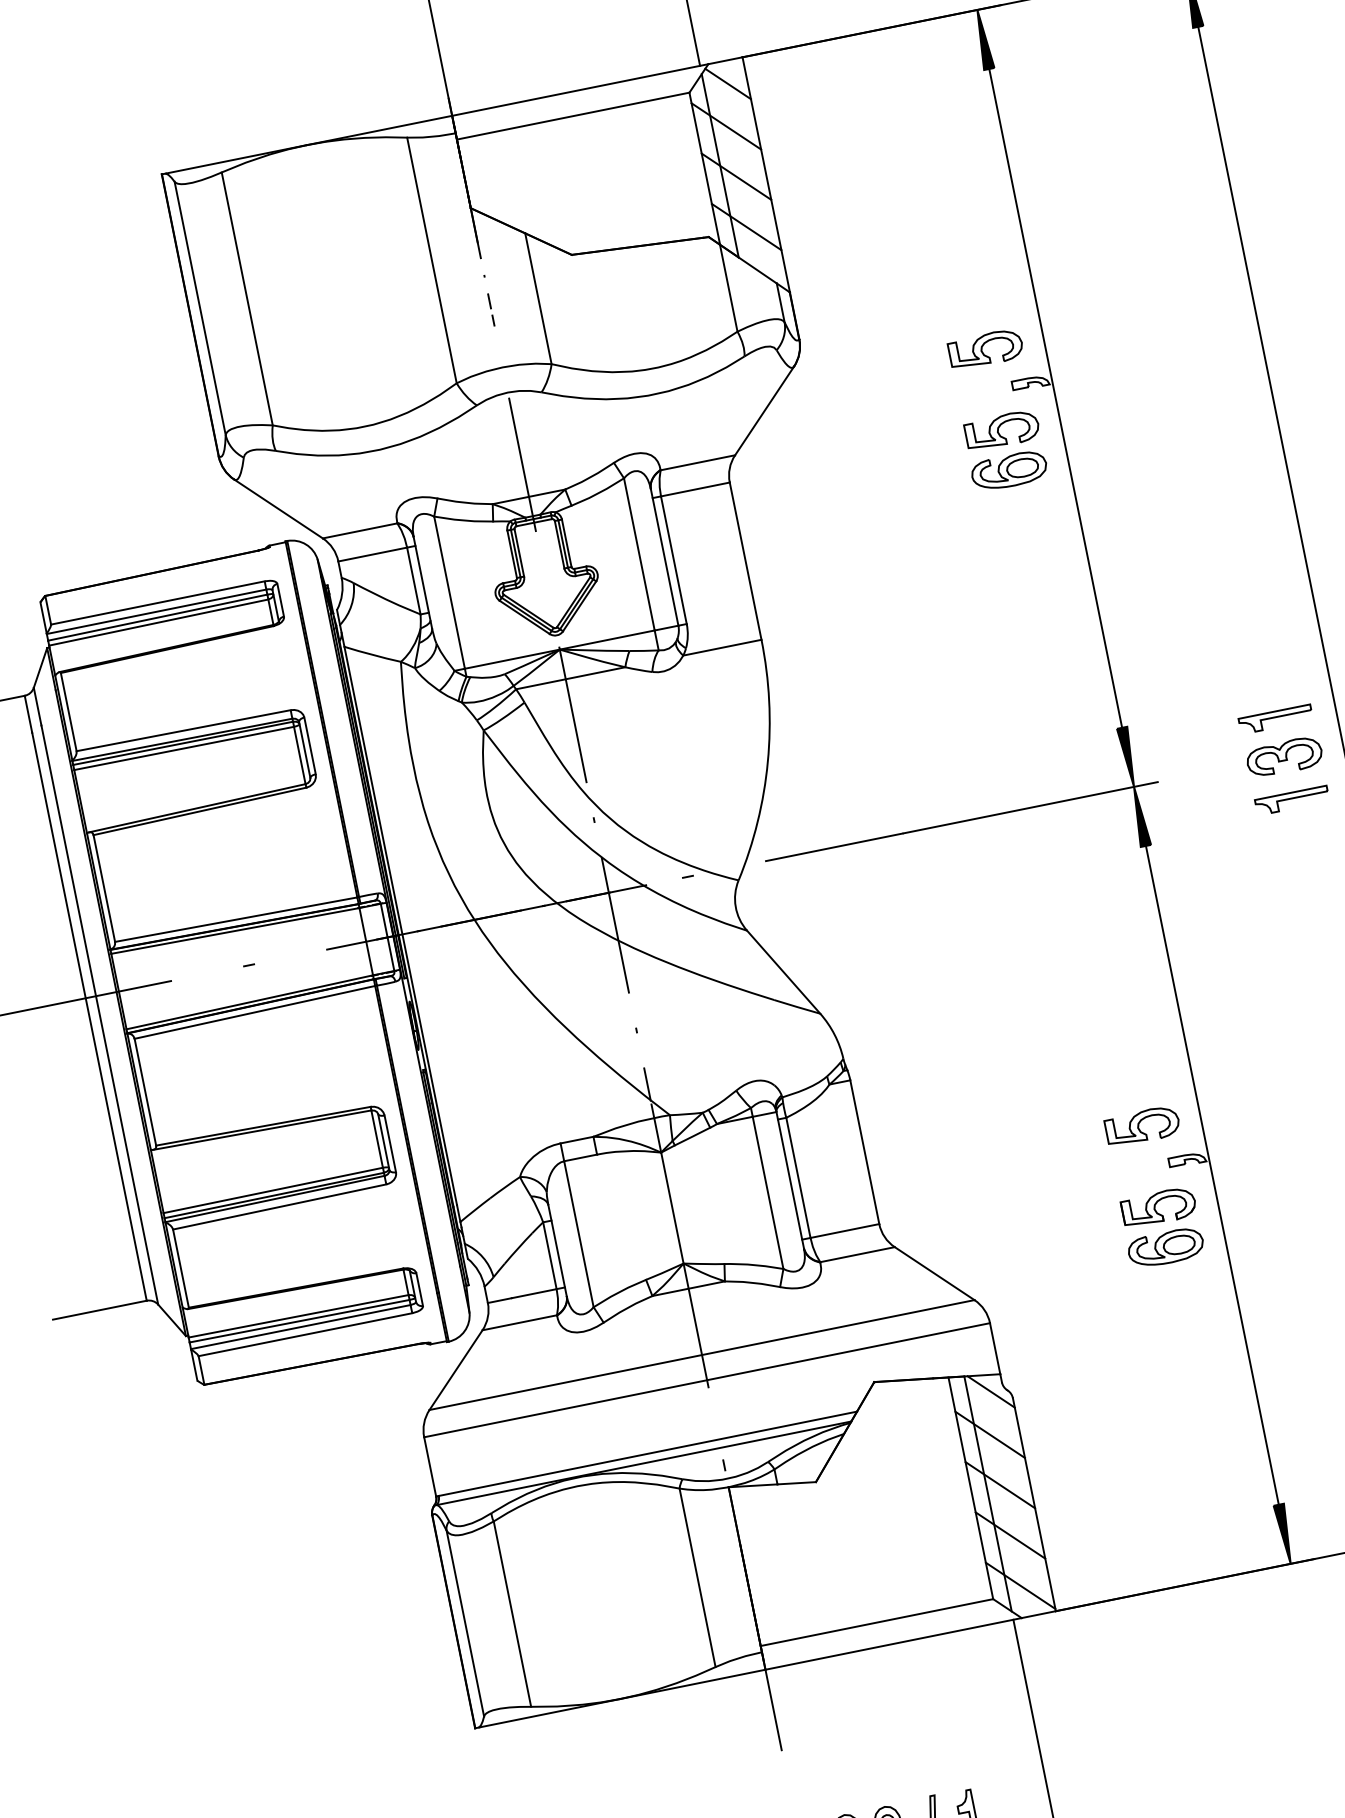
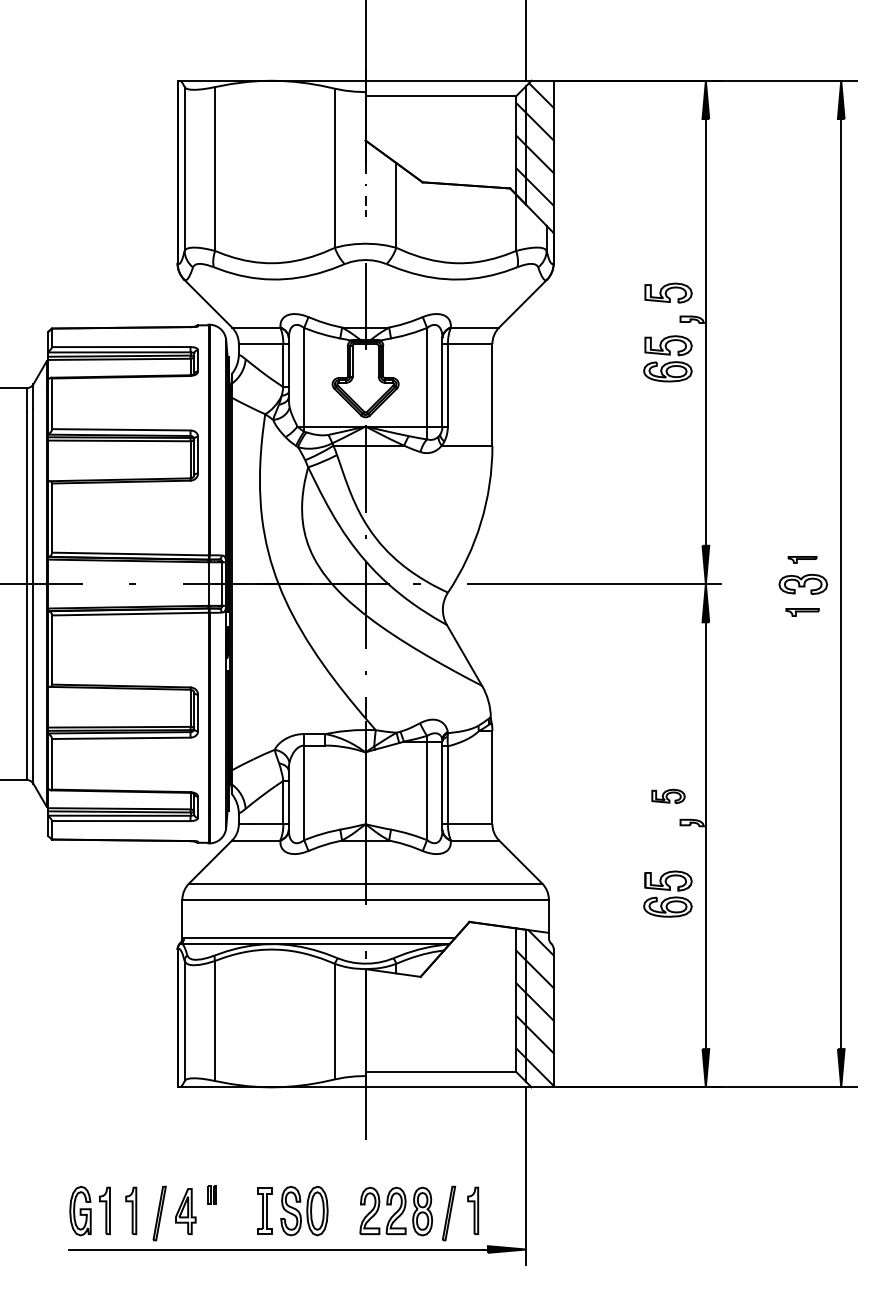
part: (1275, 718) -> (802, 559), size x0.6
part: (1292, 800) -> (802, 612), size x0.7
part: (1142, 1126) -> (668, 796), size x0.7
part: (1161, 1227) -> (667, 893), moved

